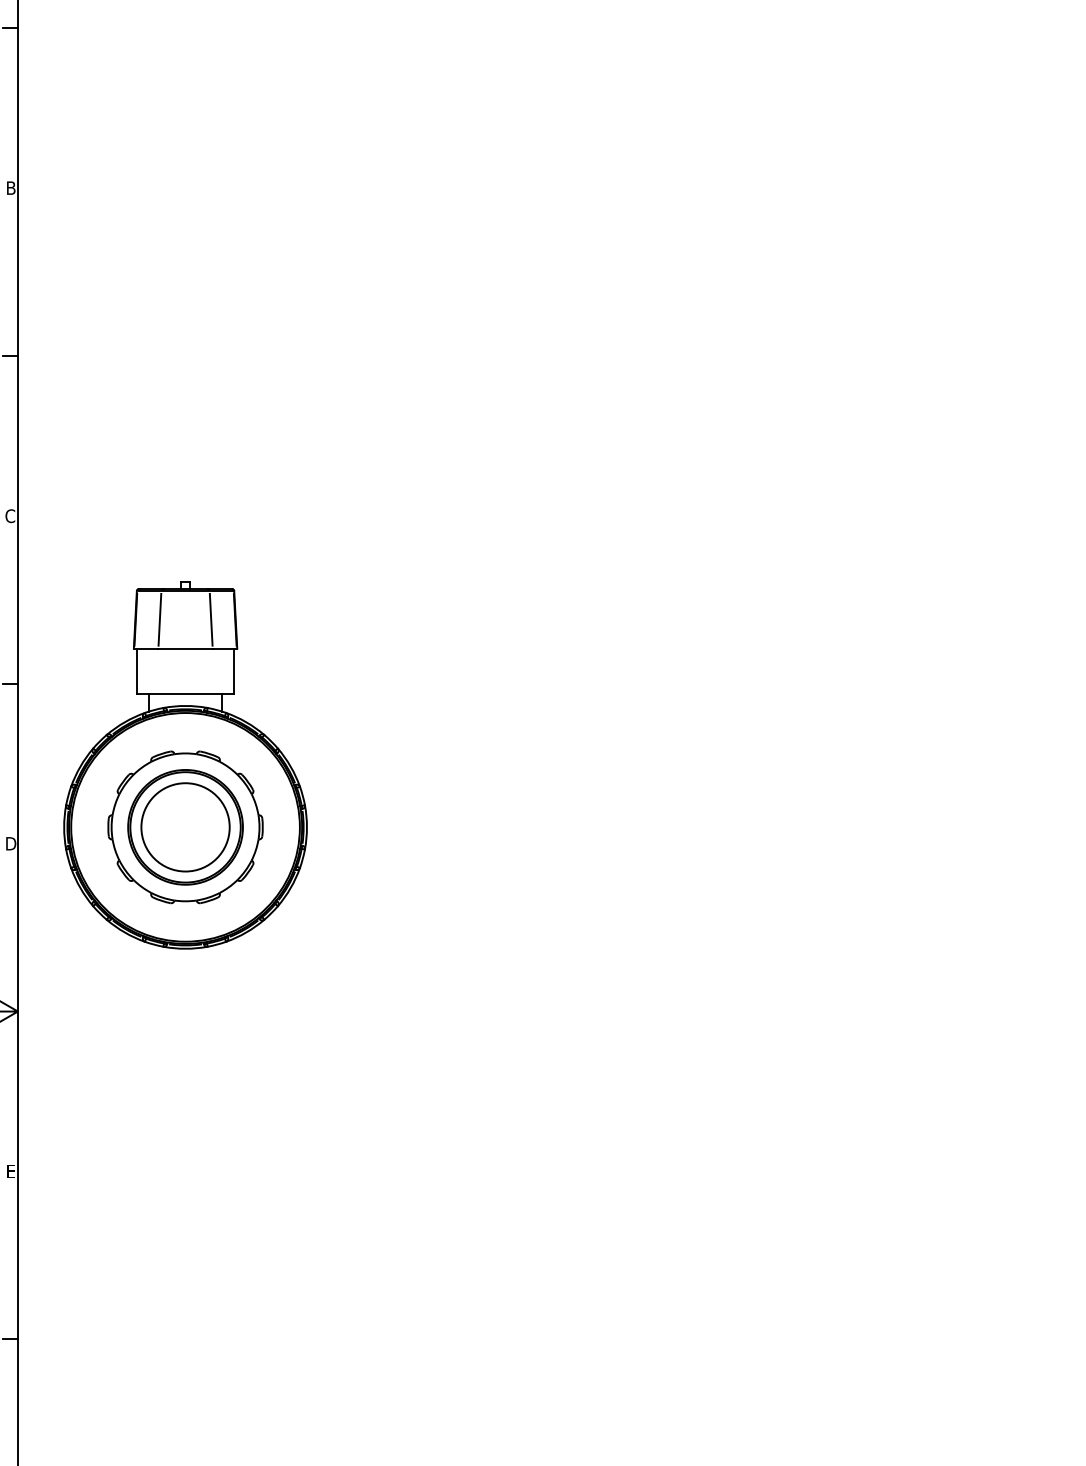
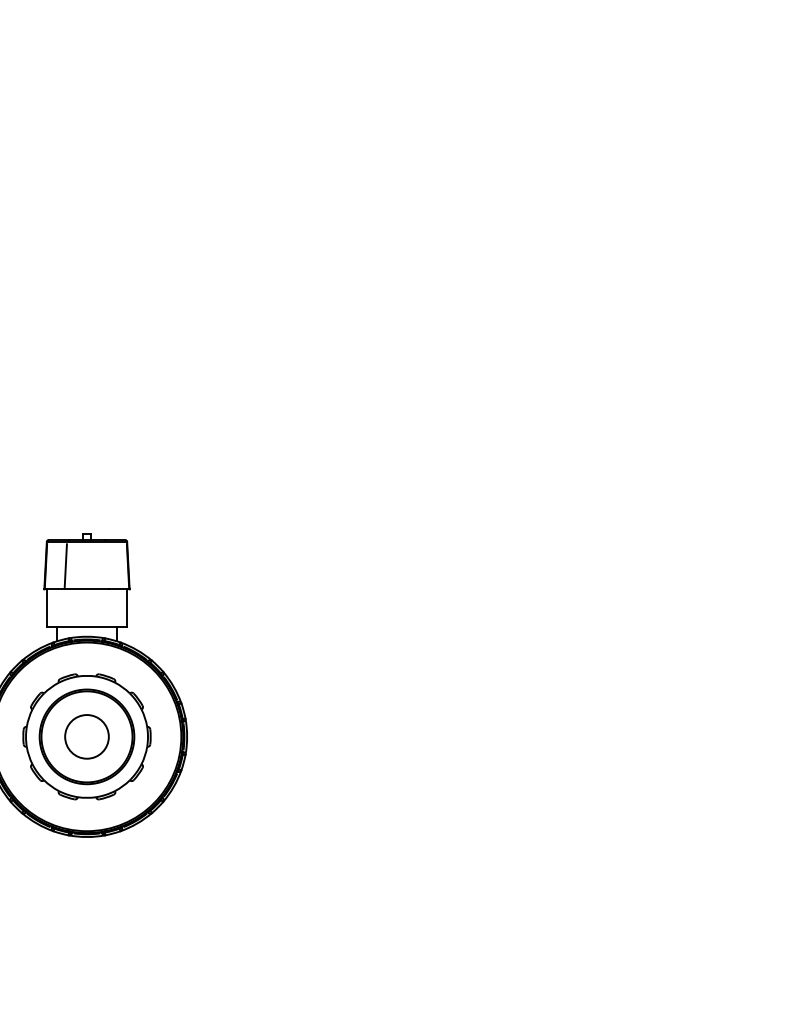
line: (210, 619) -> (107, 565), removed
circle: (185, 827) -> (86, 736), size x0.6

